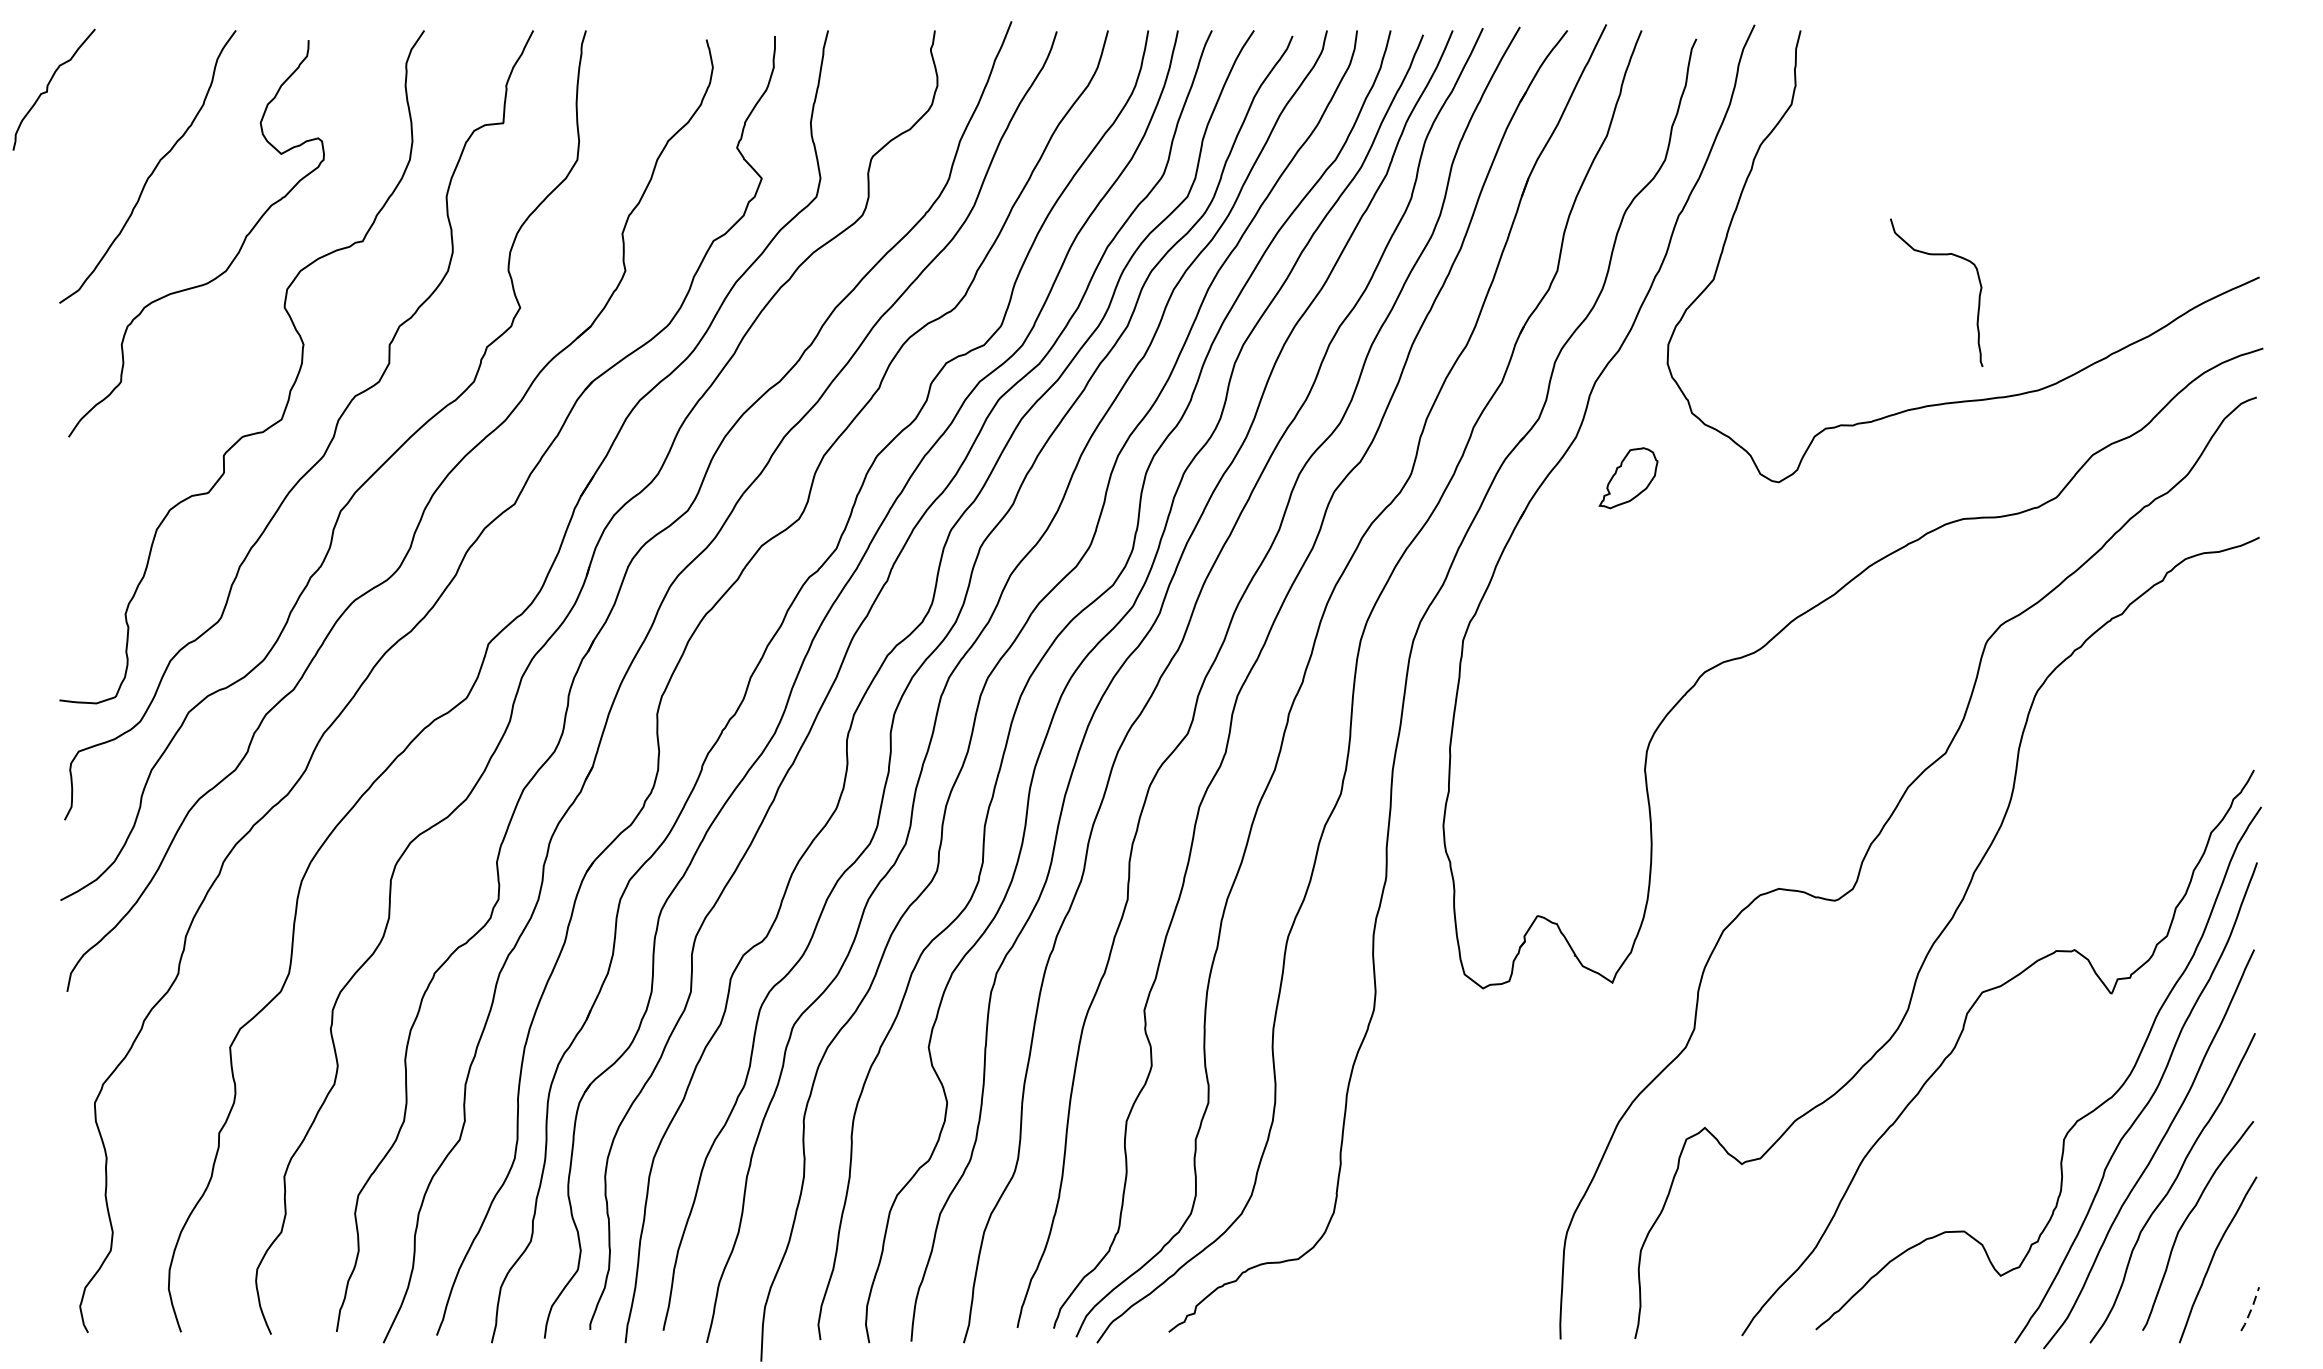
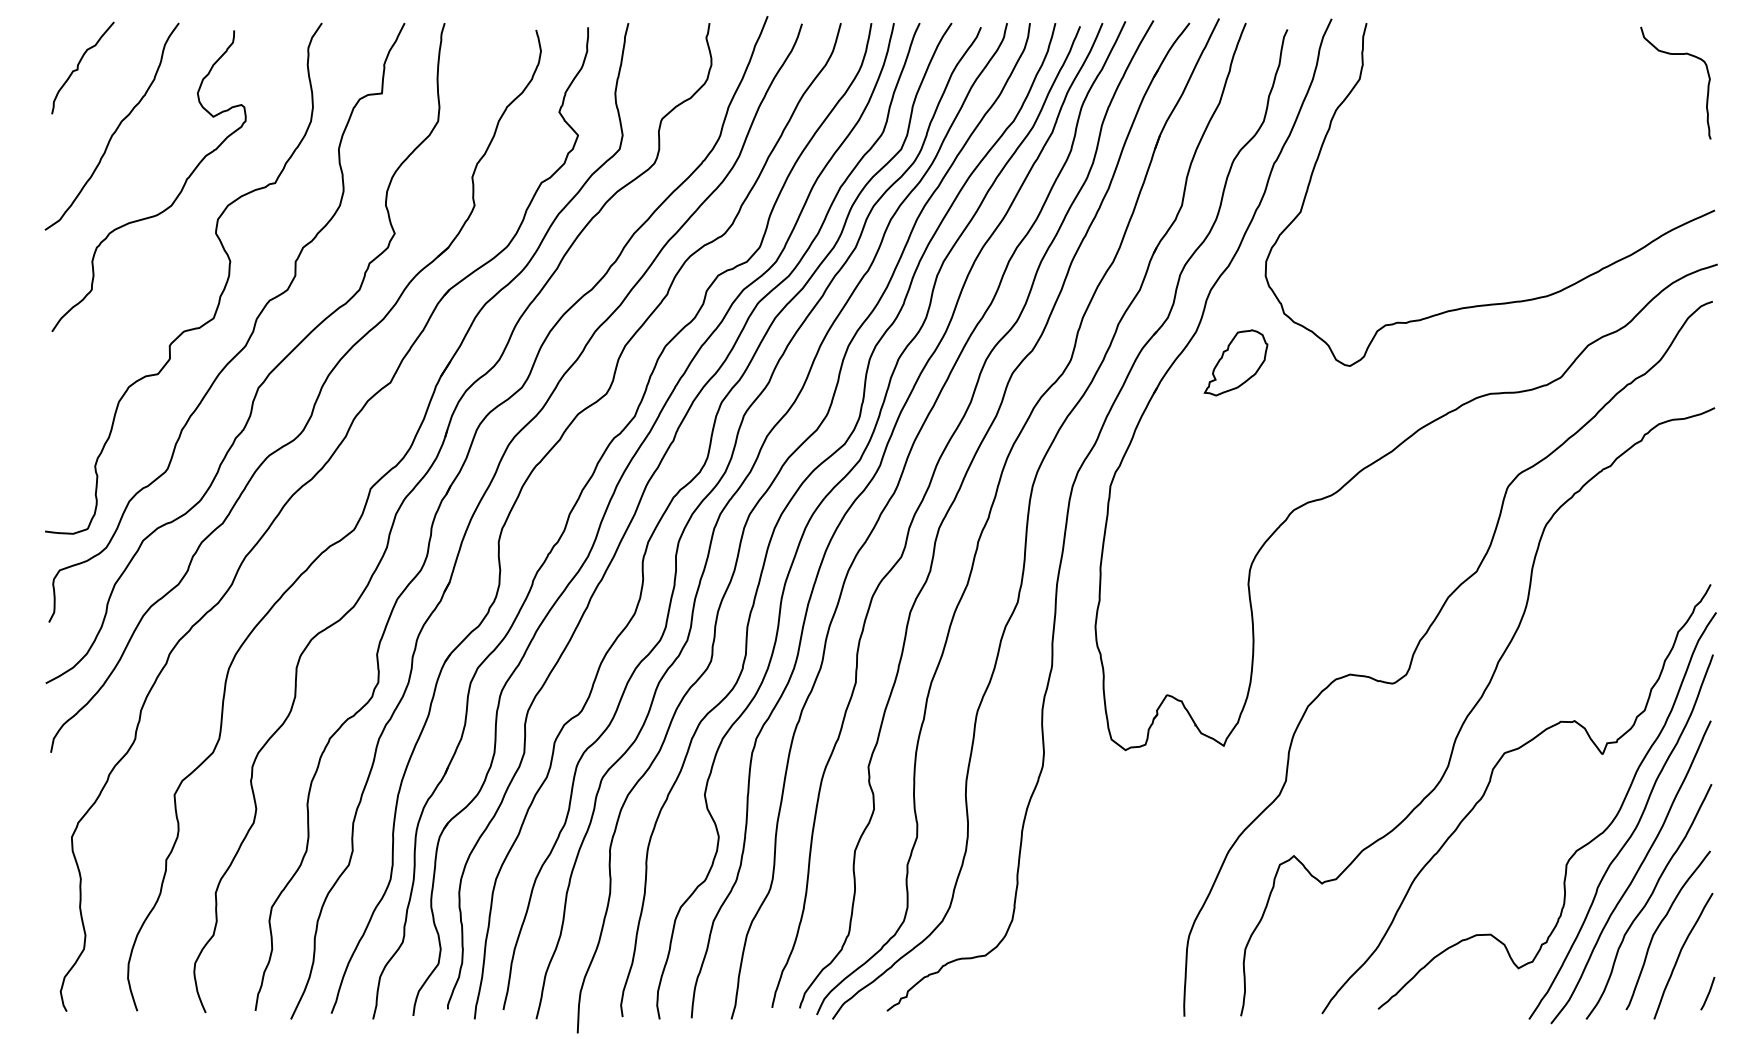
curve: (48, 88) -> (78, 67), moved
curve: (1936, 254) -> (1675, 54), moved
part: (1627, 477) -> (1235, 362), size x1.43
line: (2251, 1310) -> (1708, 994), dashed -> solid

